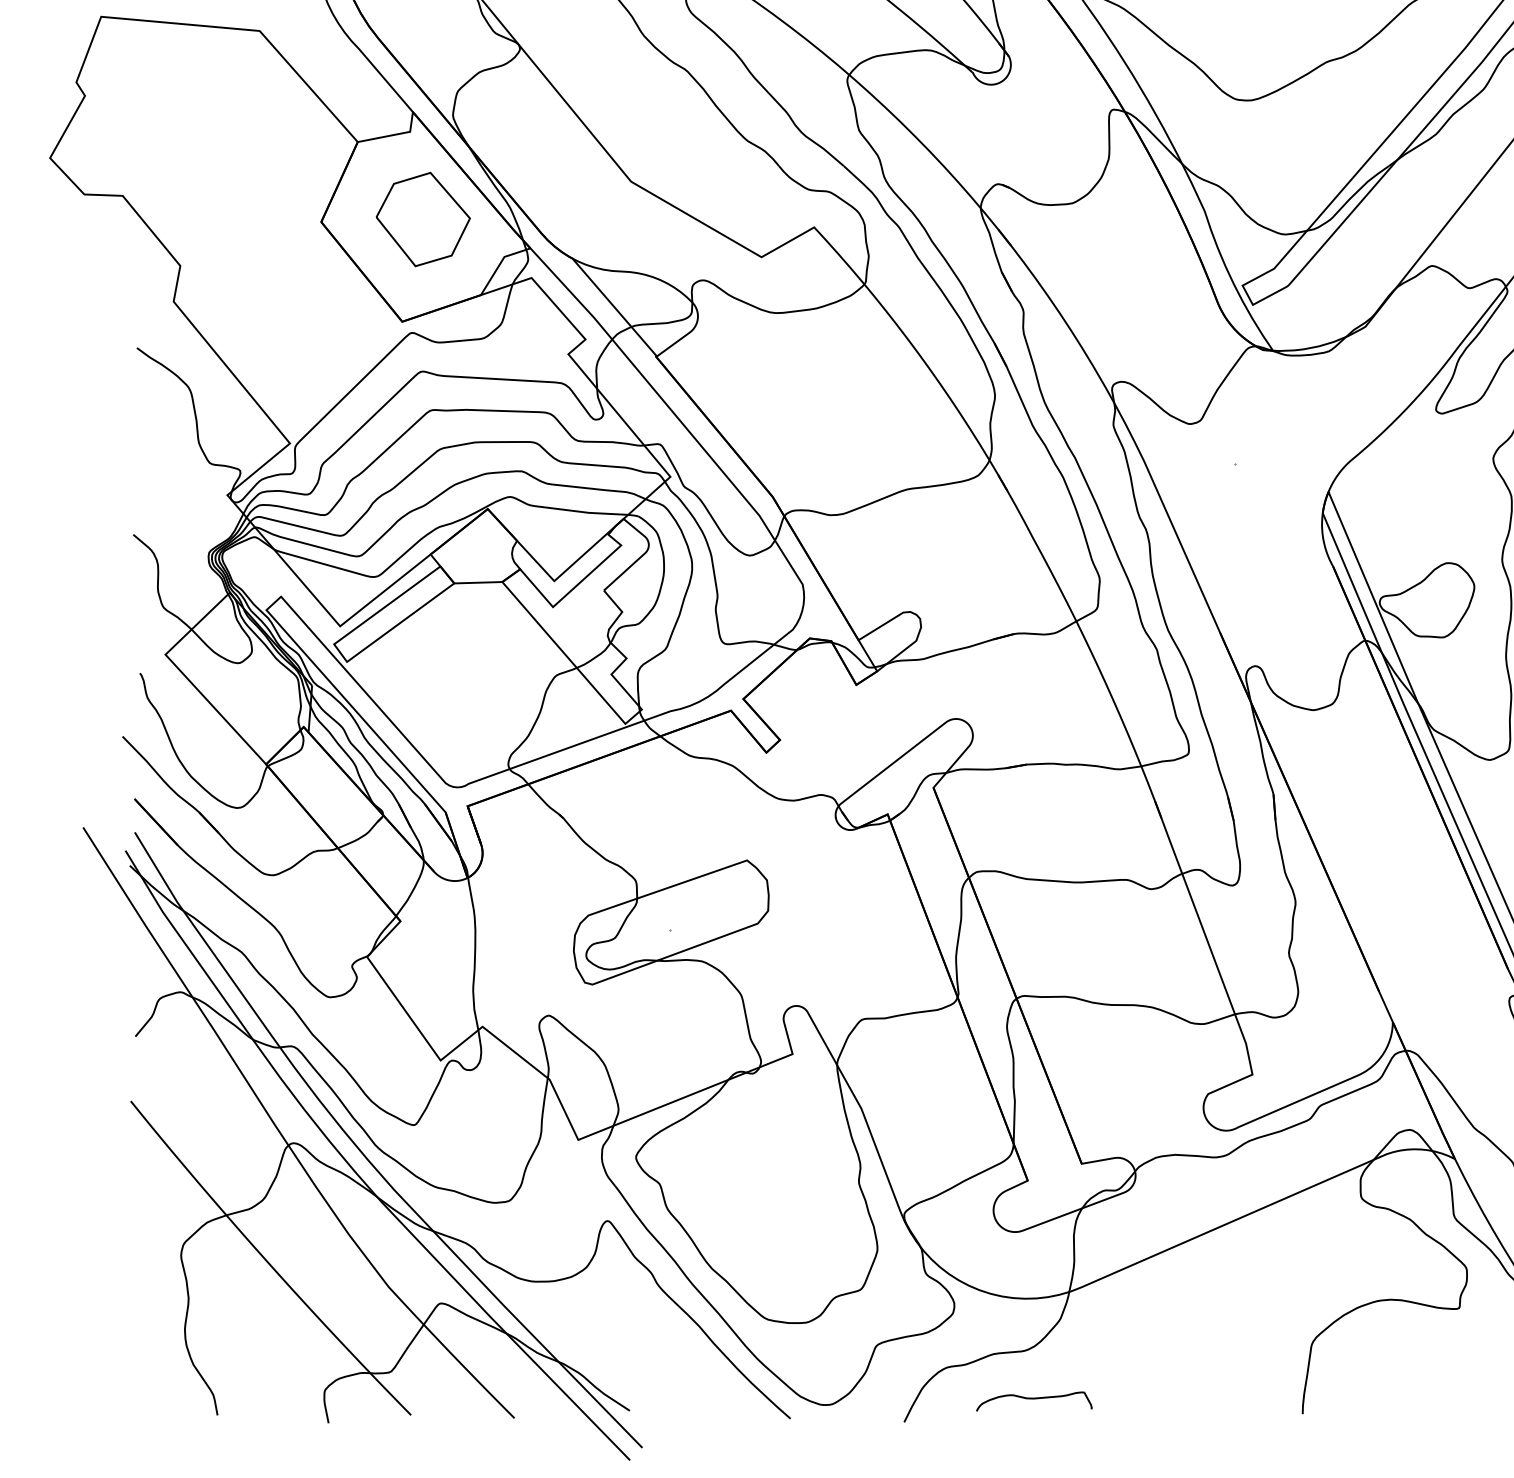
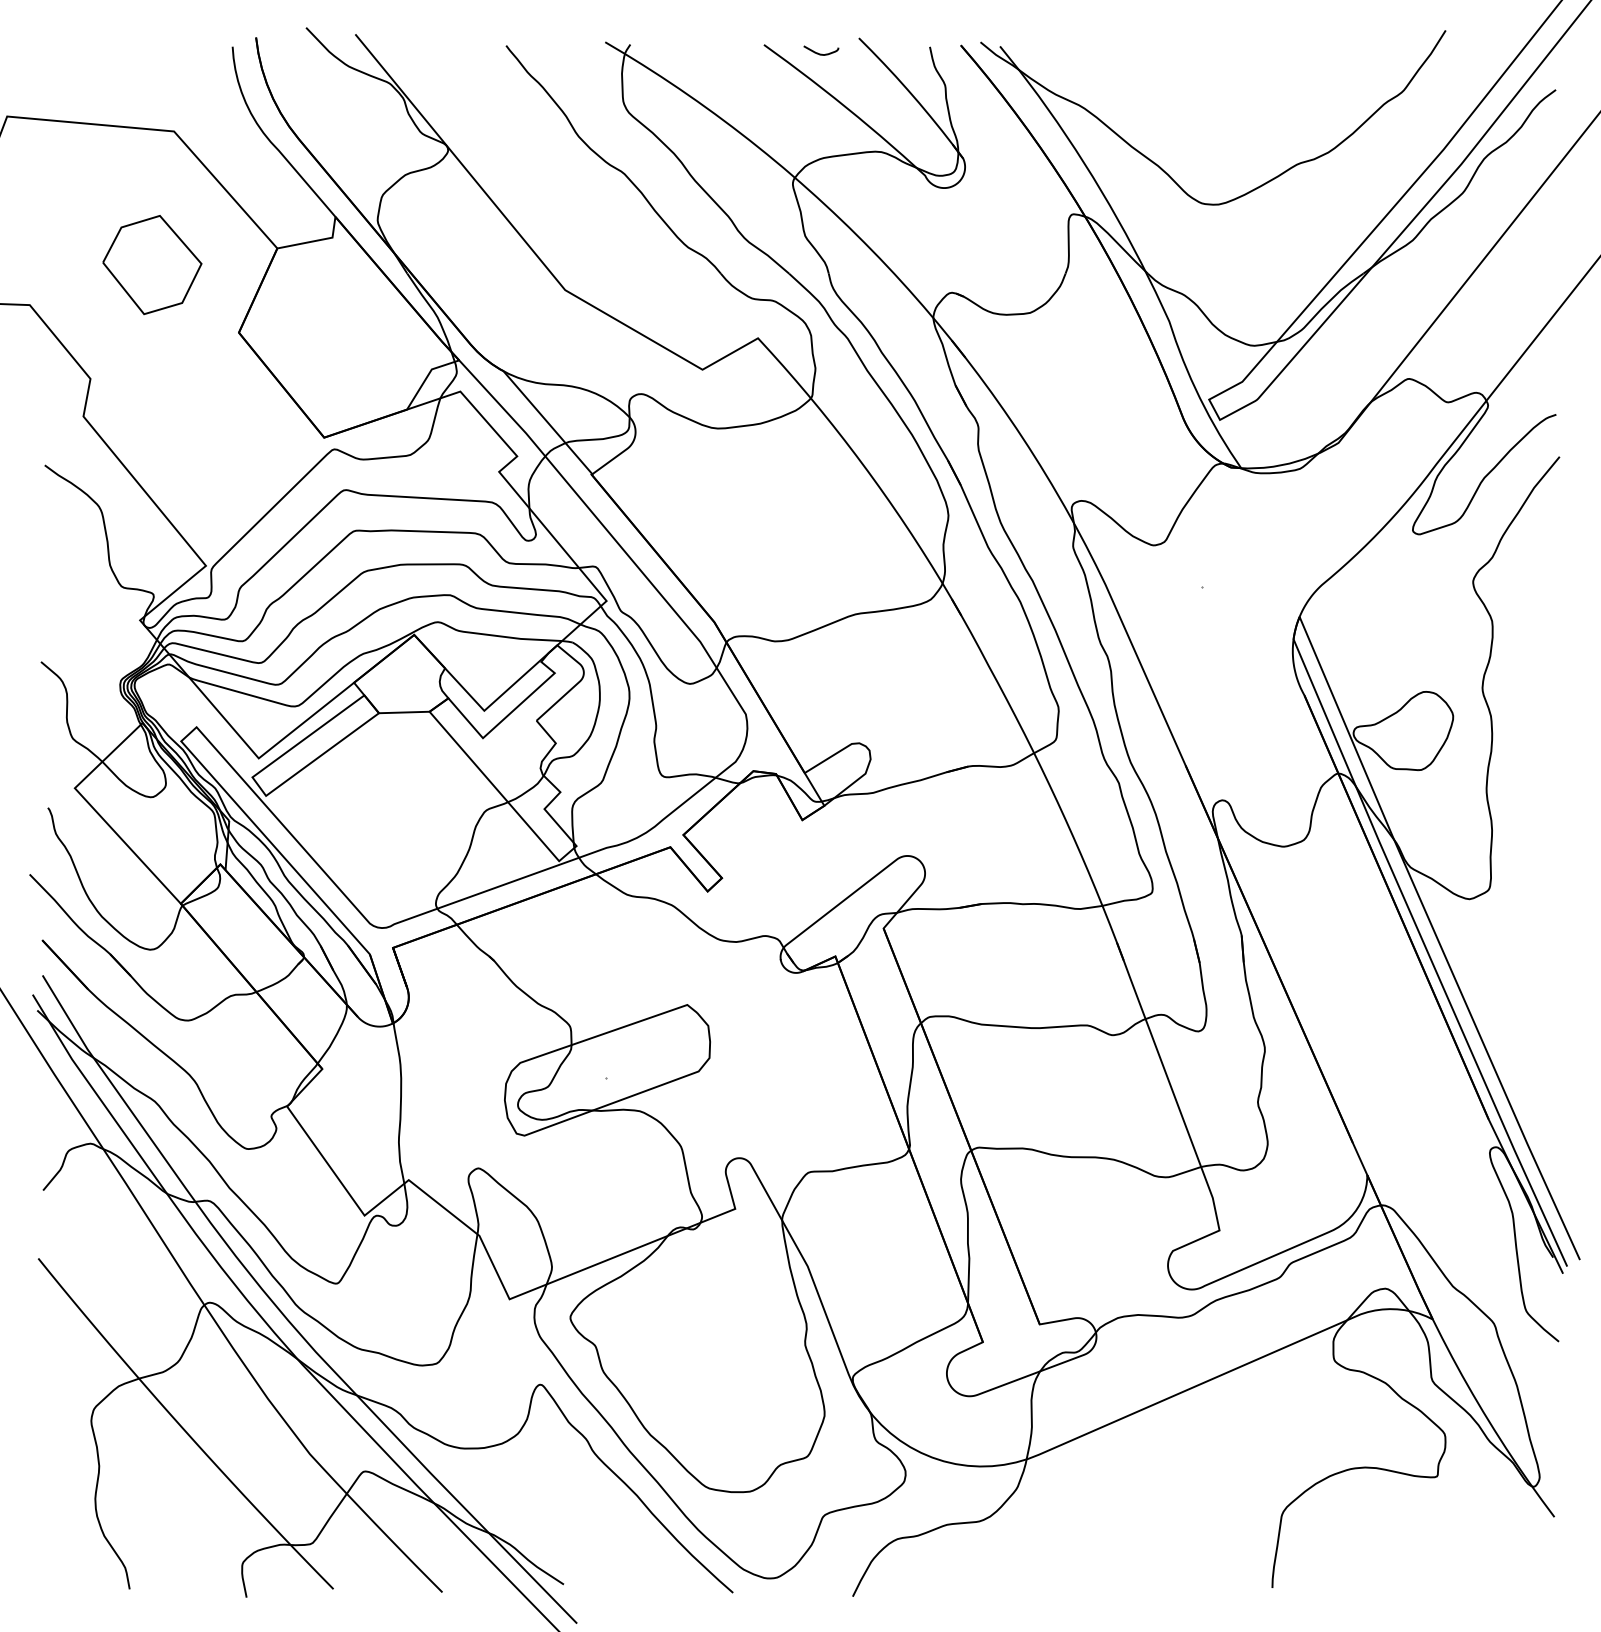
part: (423, 219) -> (152, 265), moved
curve: (1034, 1399) -> (989, 1572), removed

